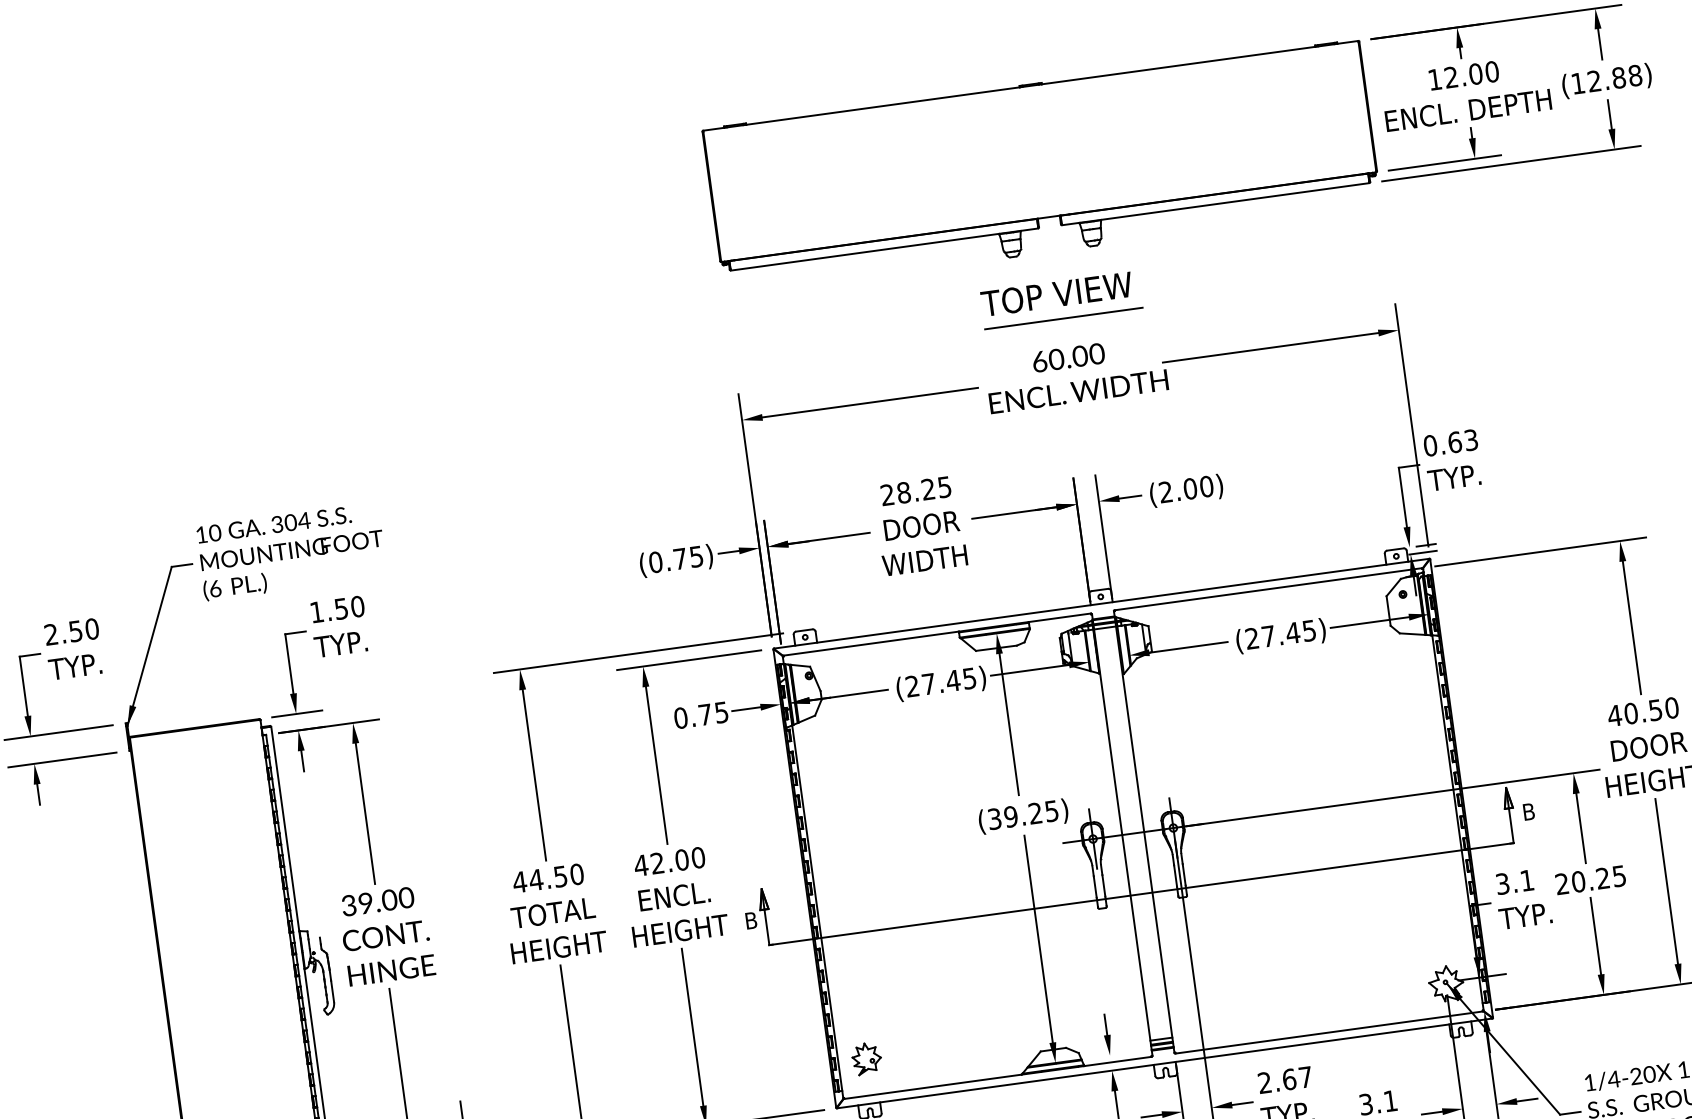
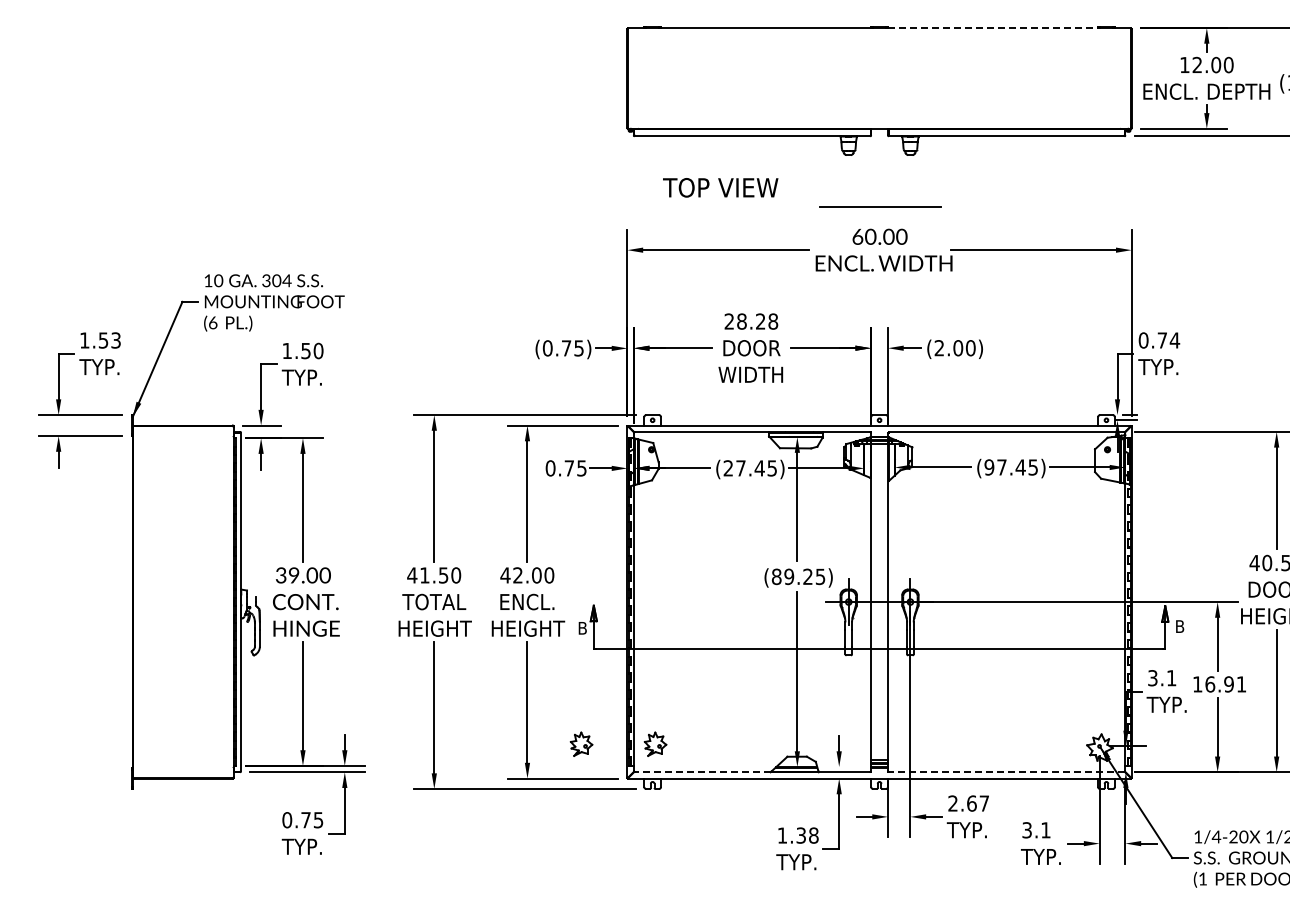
line: (1179, 64) -> (993, 27), solid -> dashed
text: (1056, 293) -> (720, 187), moved
text: (1462, 441) -> (1168, 340), 0.63 -> 0.74
text: (945, 487) -> (773, 321), 28.25 -> 28.28
text: (71, 631) -> (100, 340), 2.50 -> 1.53
text: (1252, 638) -> (989, 467), (27.45) -> (97.45)
text: (994, 818) -> (776, 576), (39.25) -> (89.25)
text: (535, 880) -> (424, 575), 44.50 -> 41.50
text: (1590, 880) -> (1219, 684), 20.25 -> 16.91
line: (1328, 1032) -> (1006, 772), solid -> dashed
part: (770, 1070) -> (581, 743), added
line: (933, 1087) -> (702, 772), solid -> dashed

